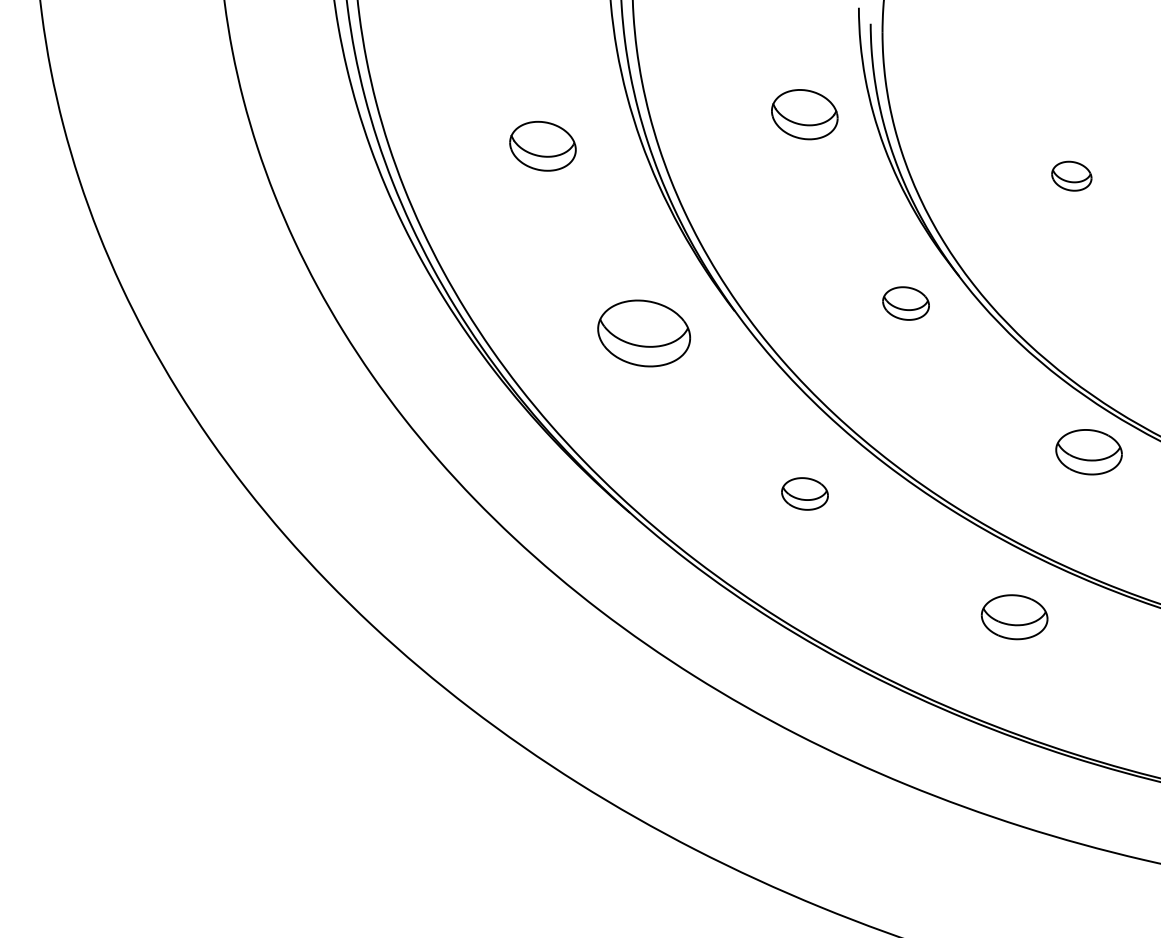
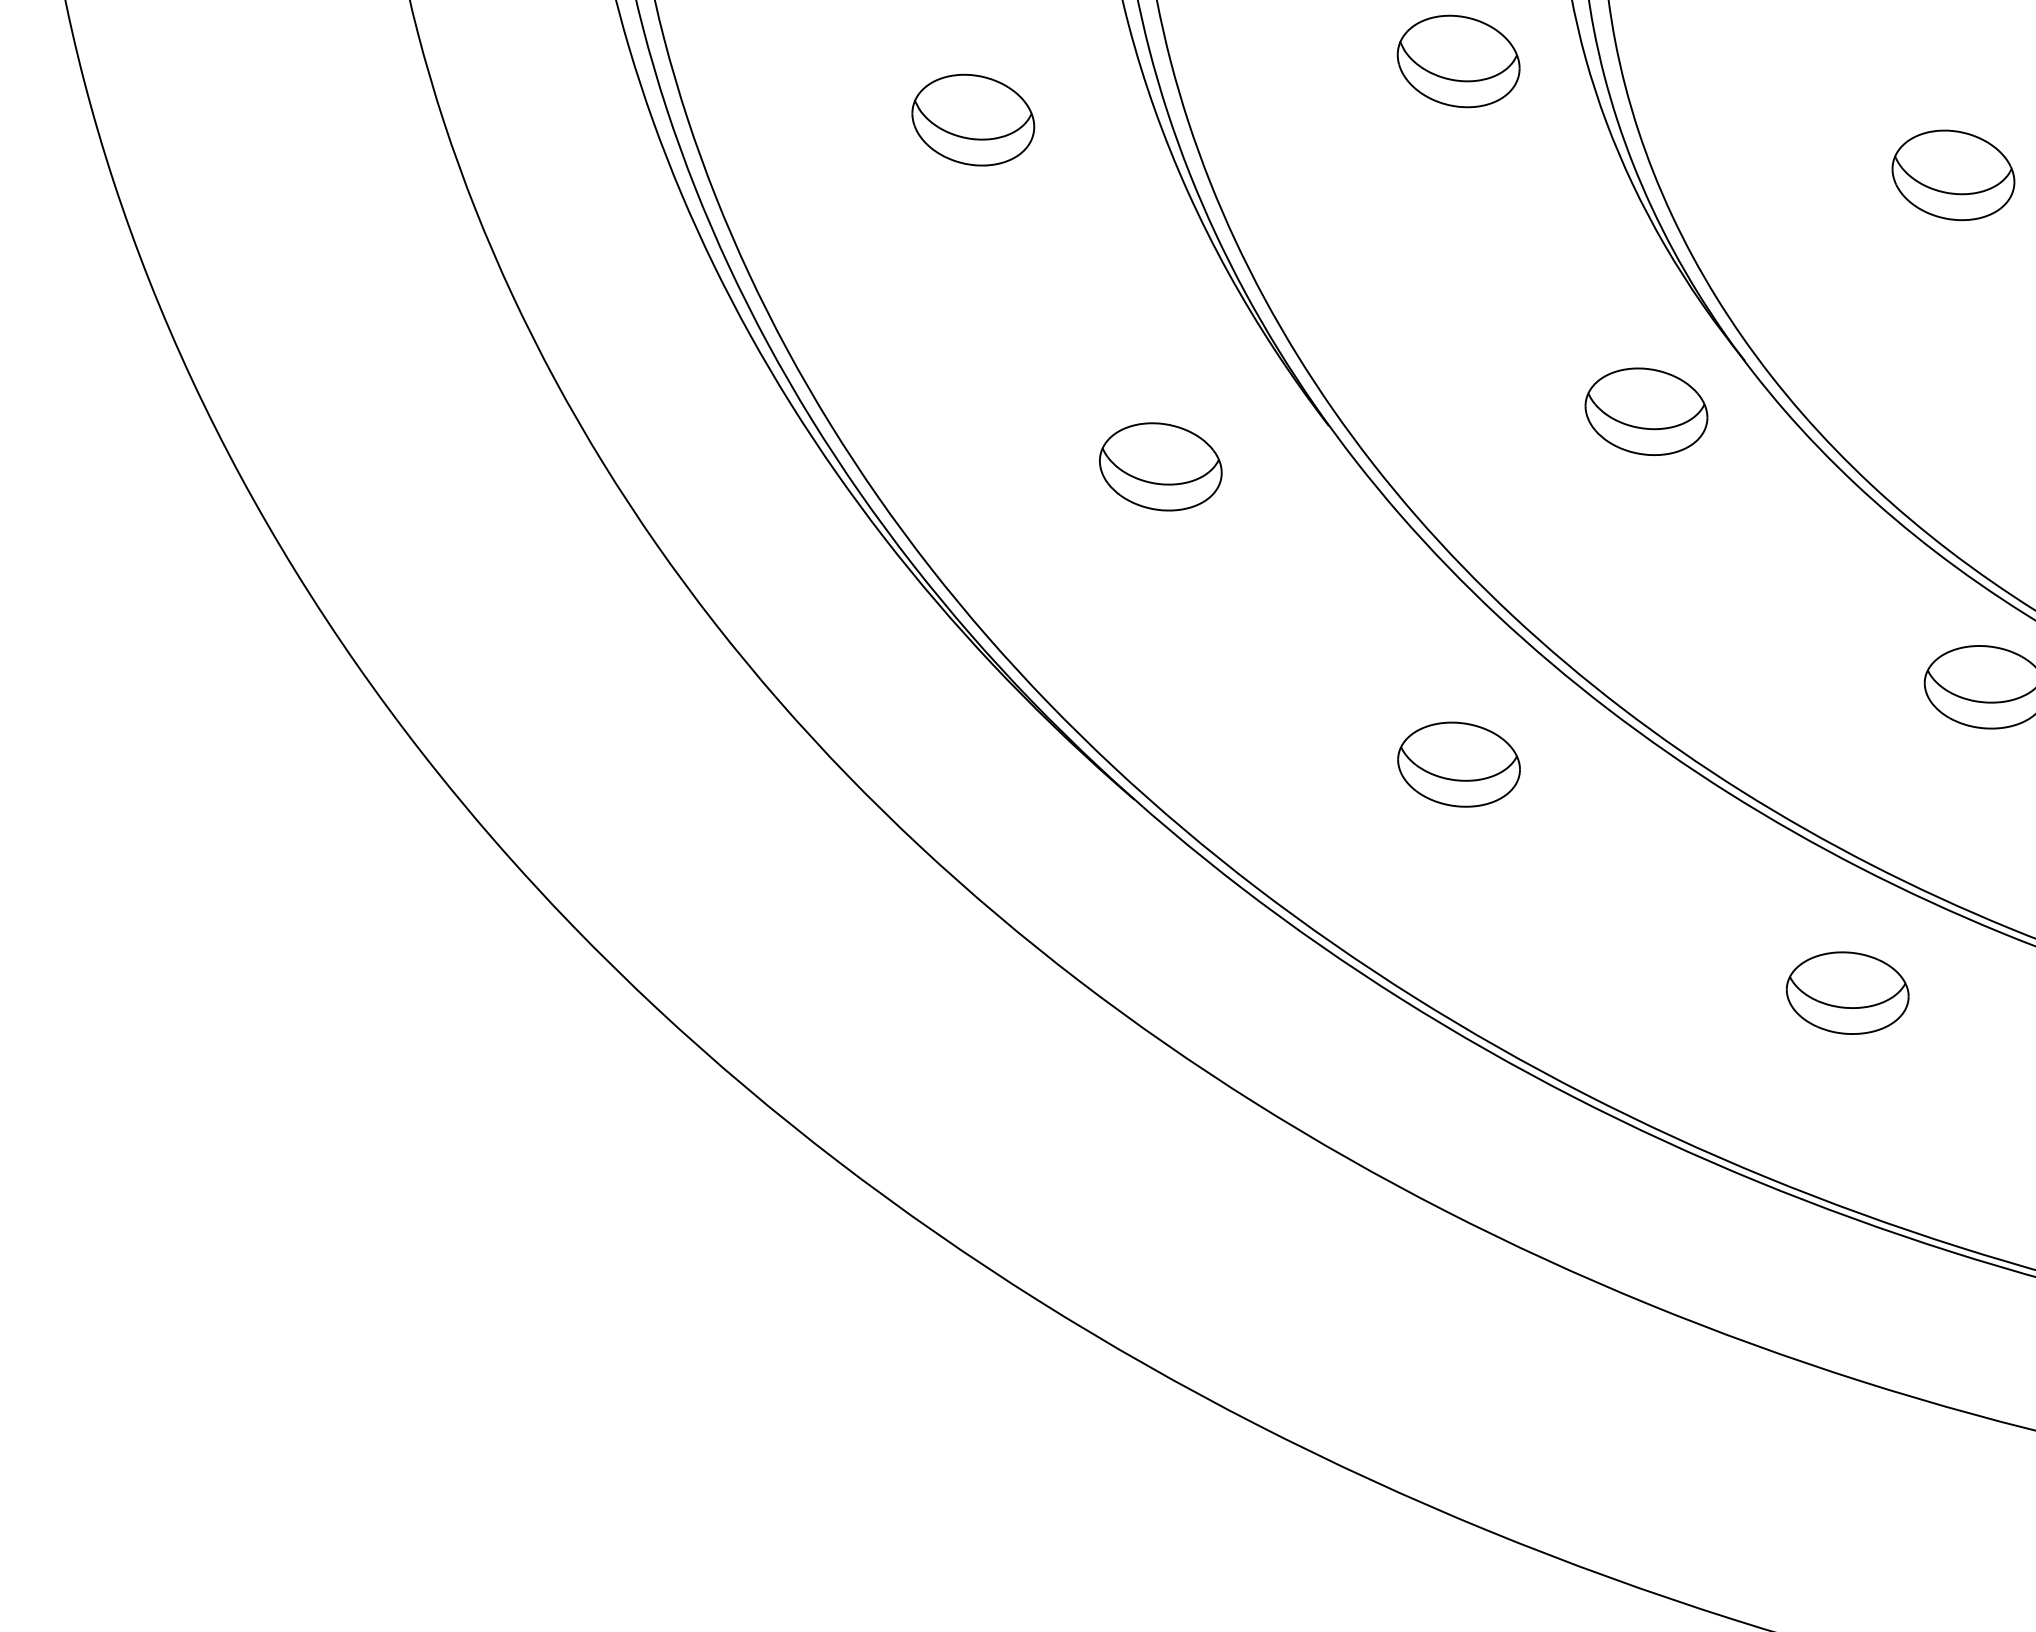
part: (1071, 176) -> (1953, 176), size x1.67
part: (905, 303) -> (1645, 411), size x1.43
part: (643, 332) -> (1159, 465), size x0.71
part: (804, 493) -> (1458, 763), size x1.43

